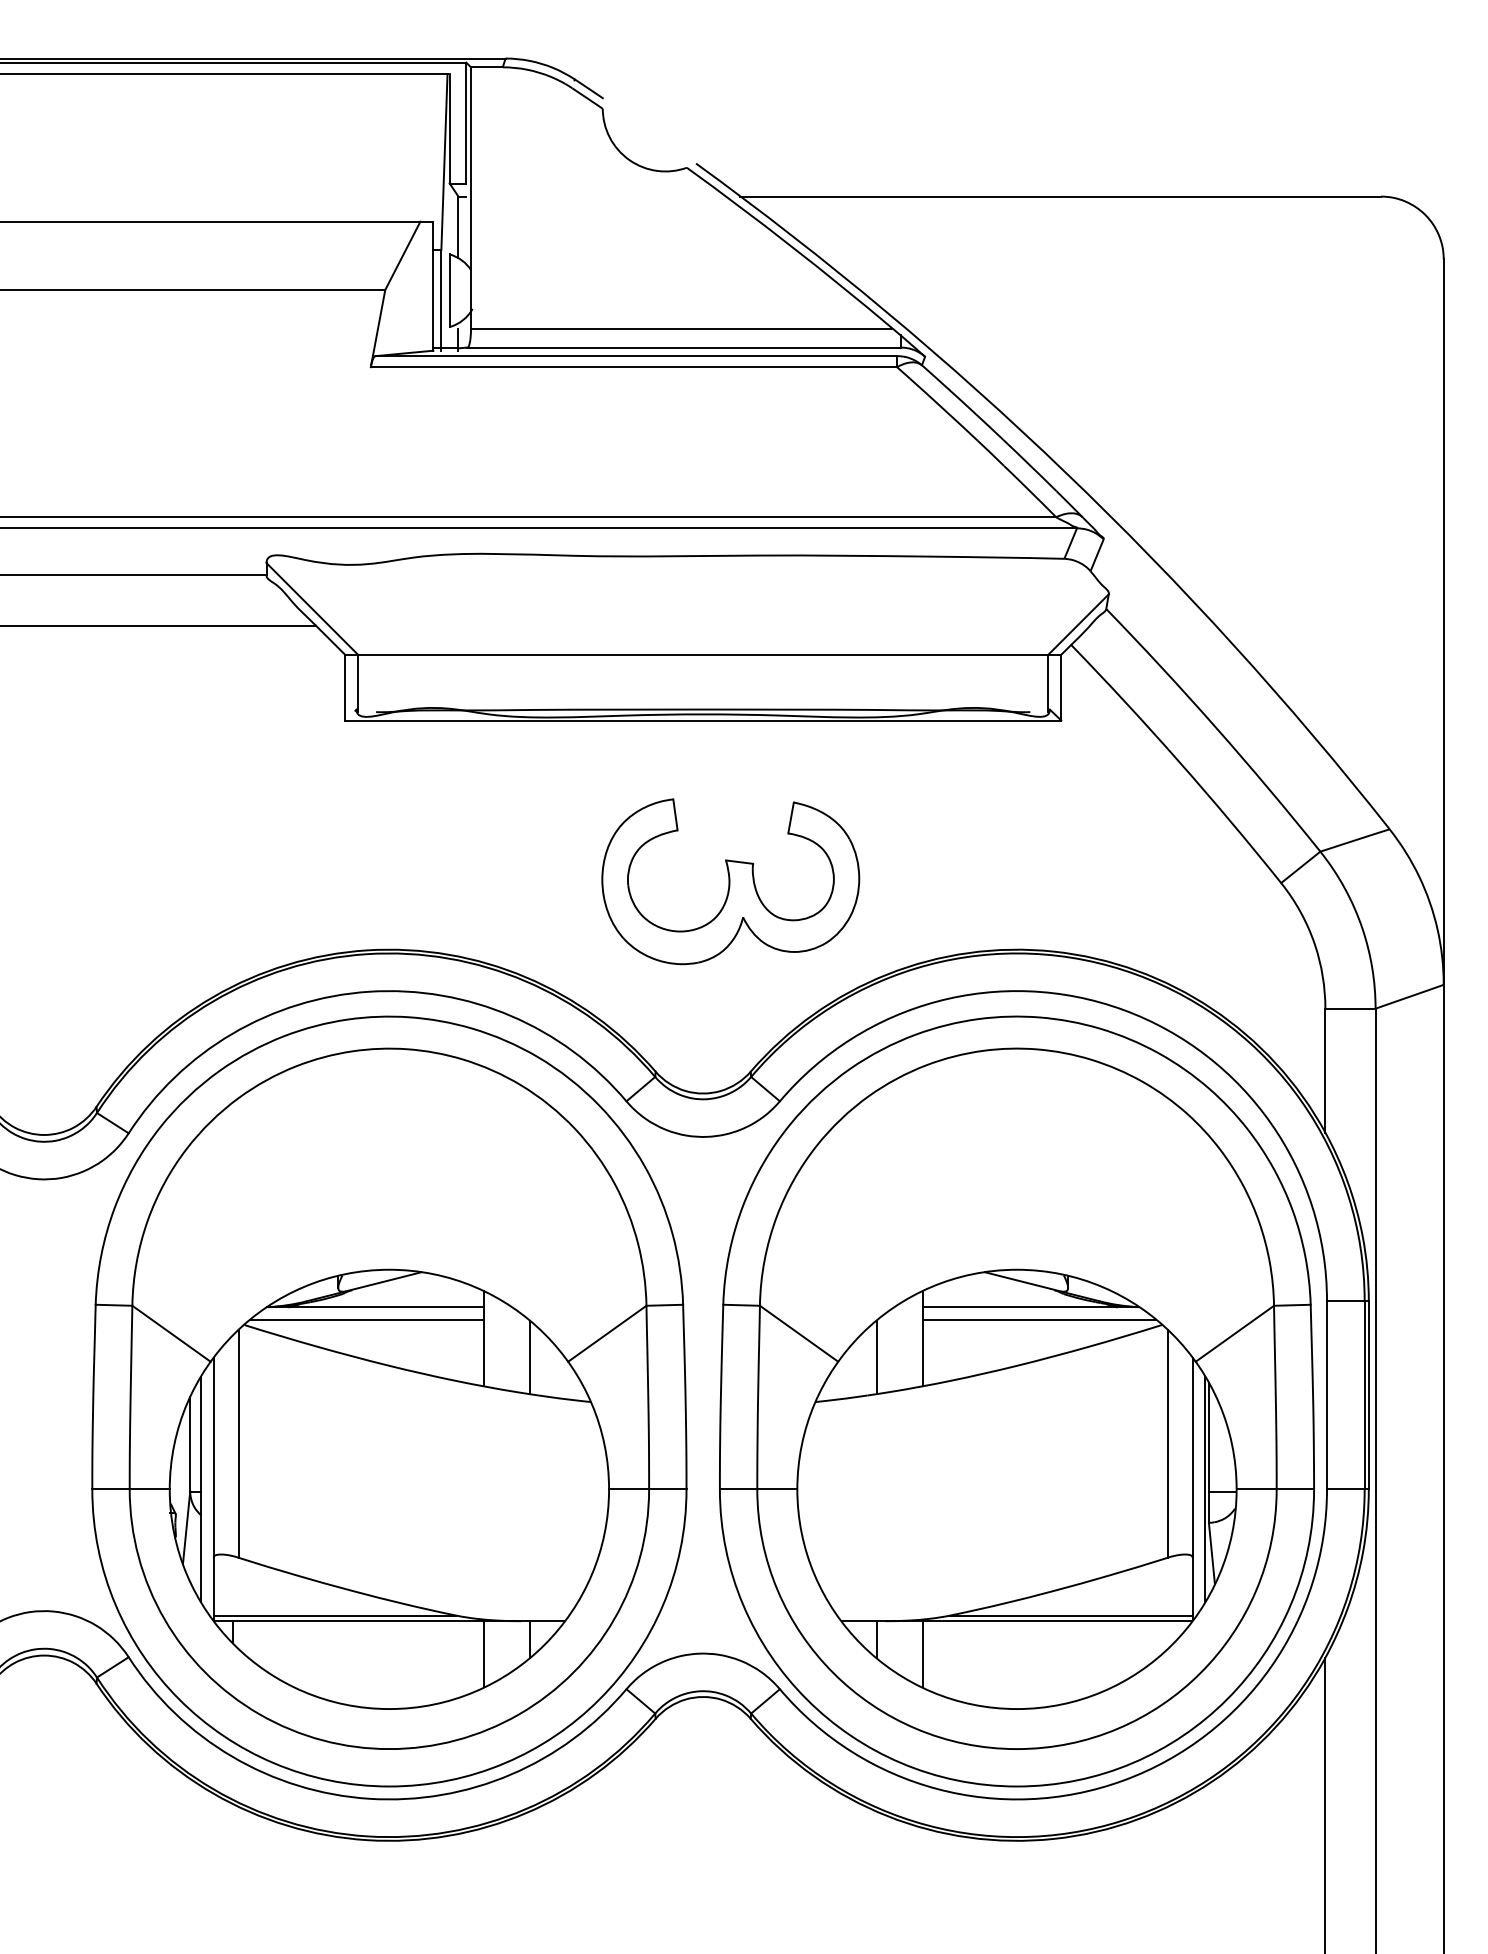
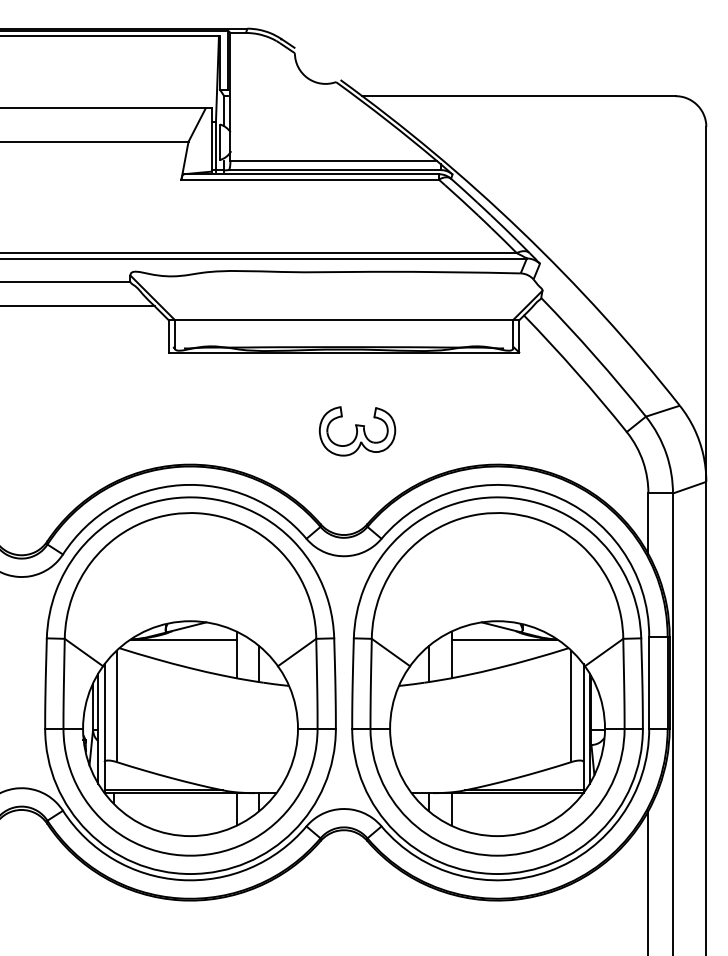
part: (730, 881) -> (357, 431), size x0.6
line: (366, 1319) -> (179, 645), removed
line: (1039, 1319) -> (508, 645), removed

